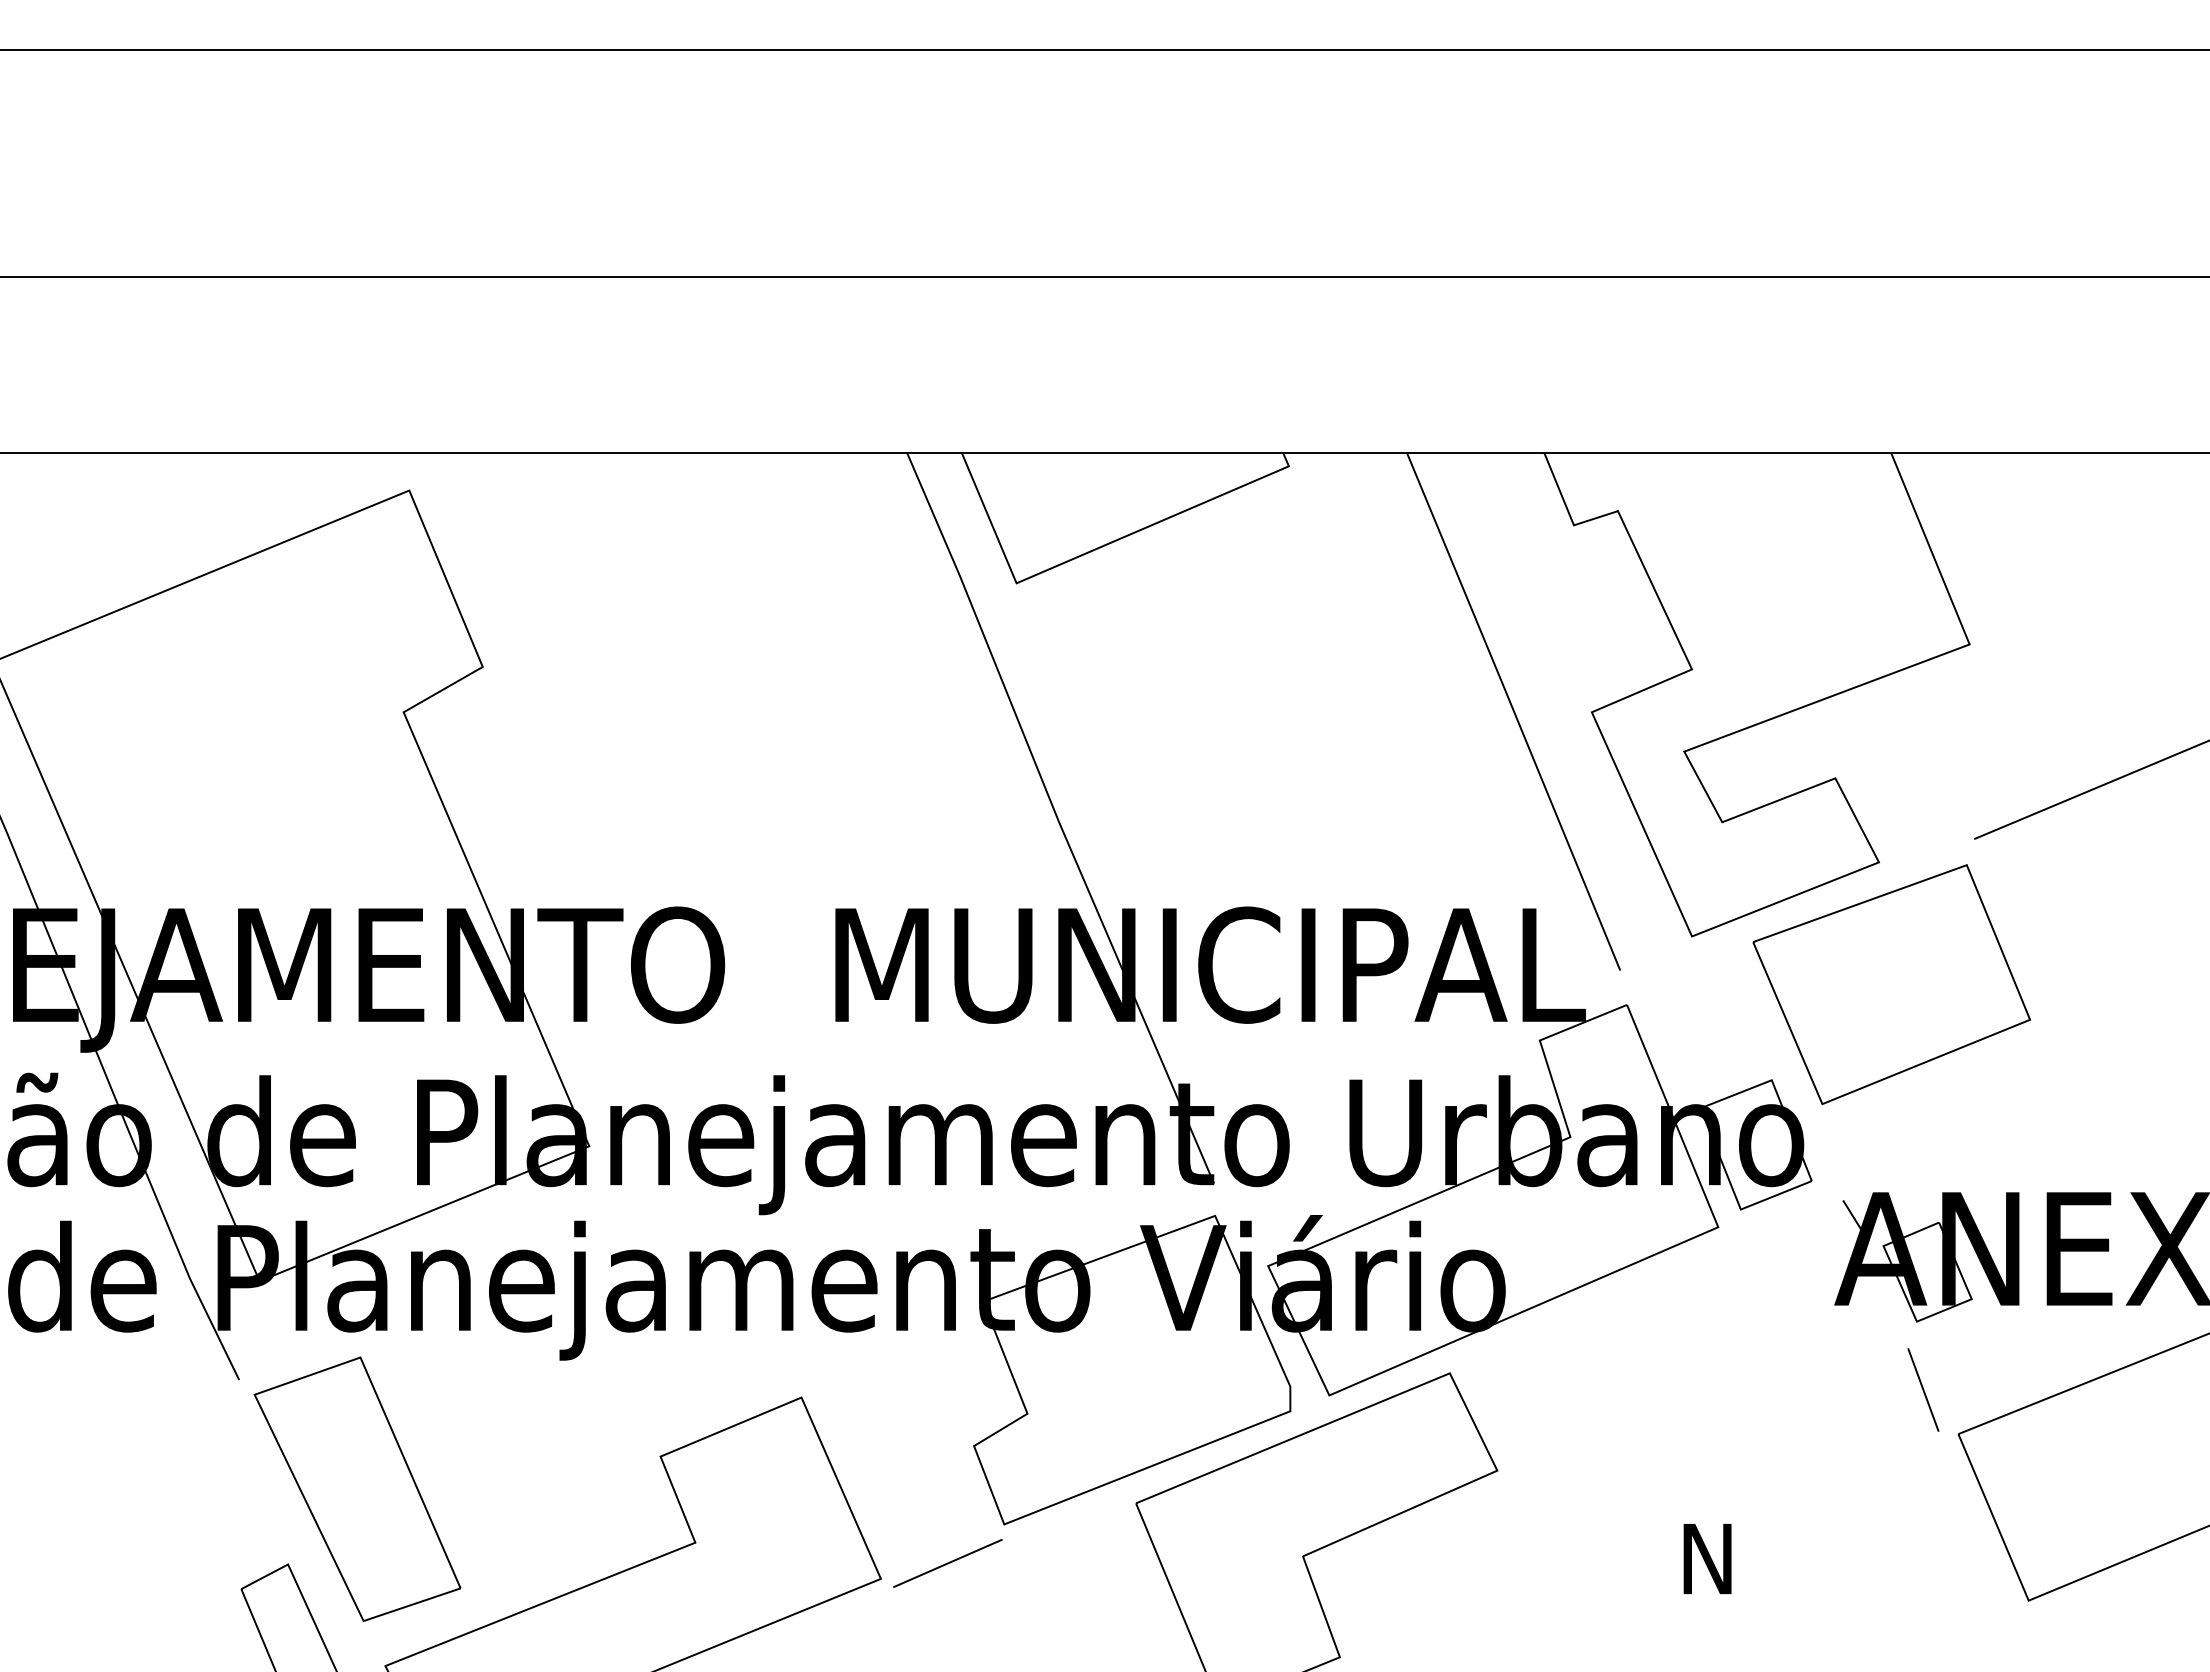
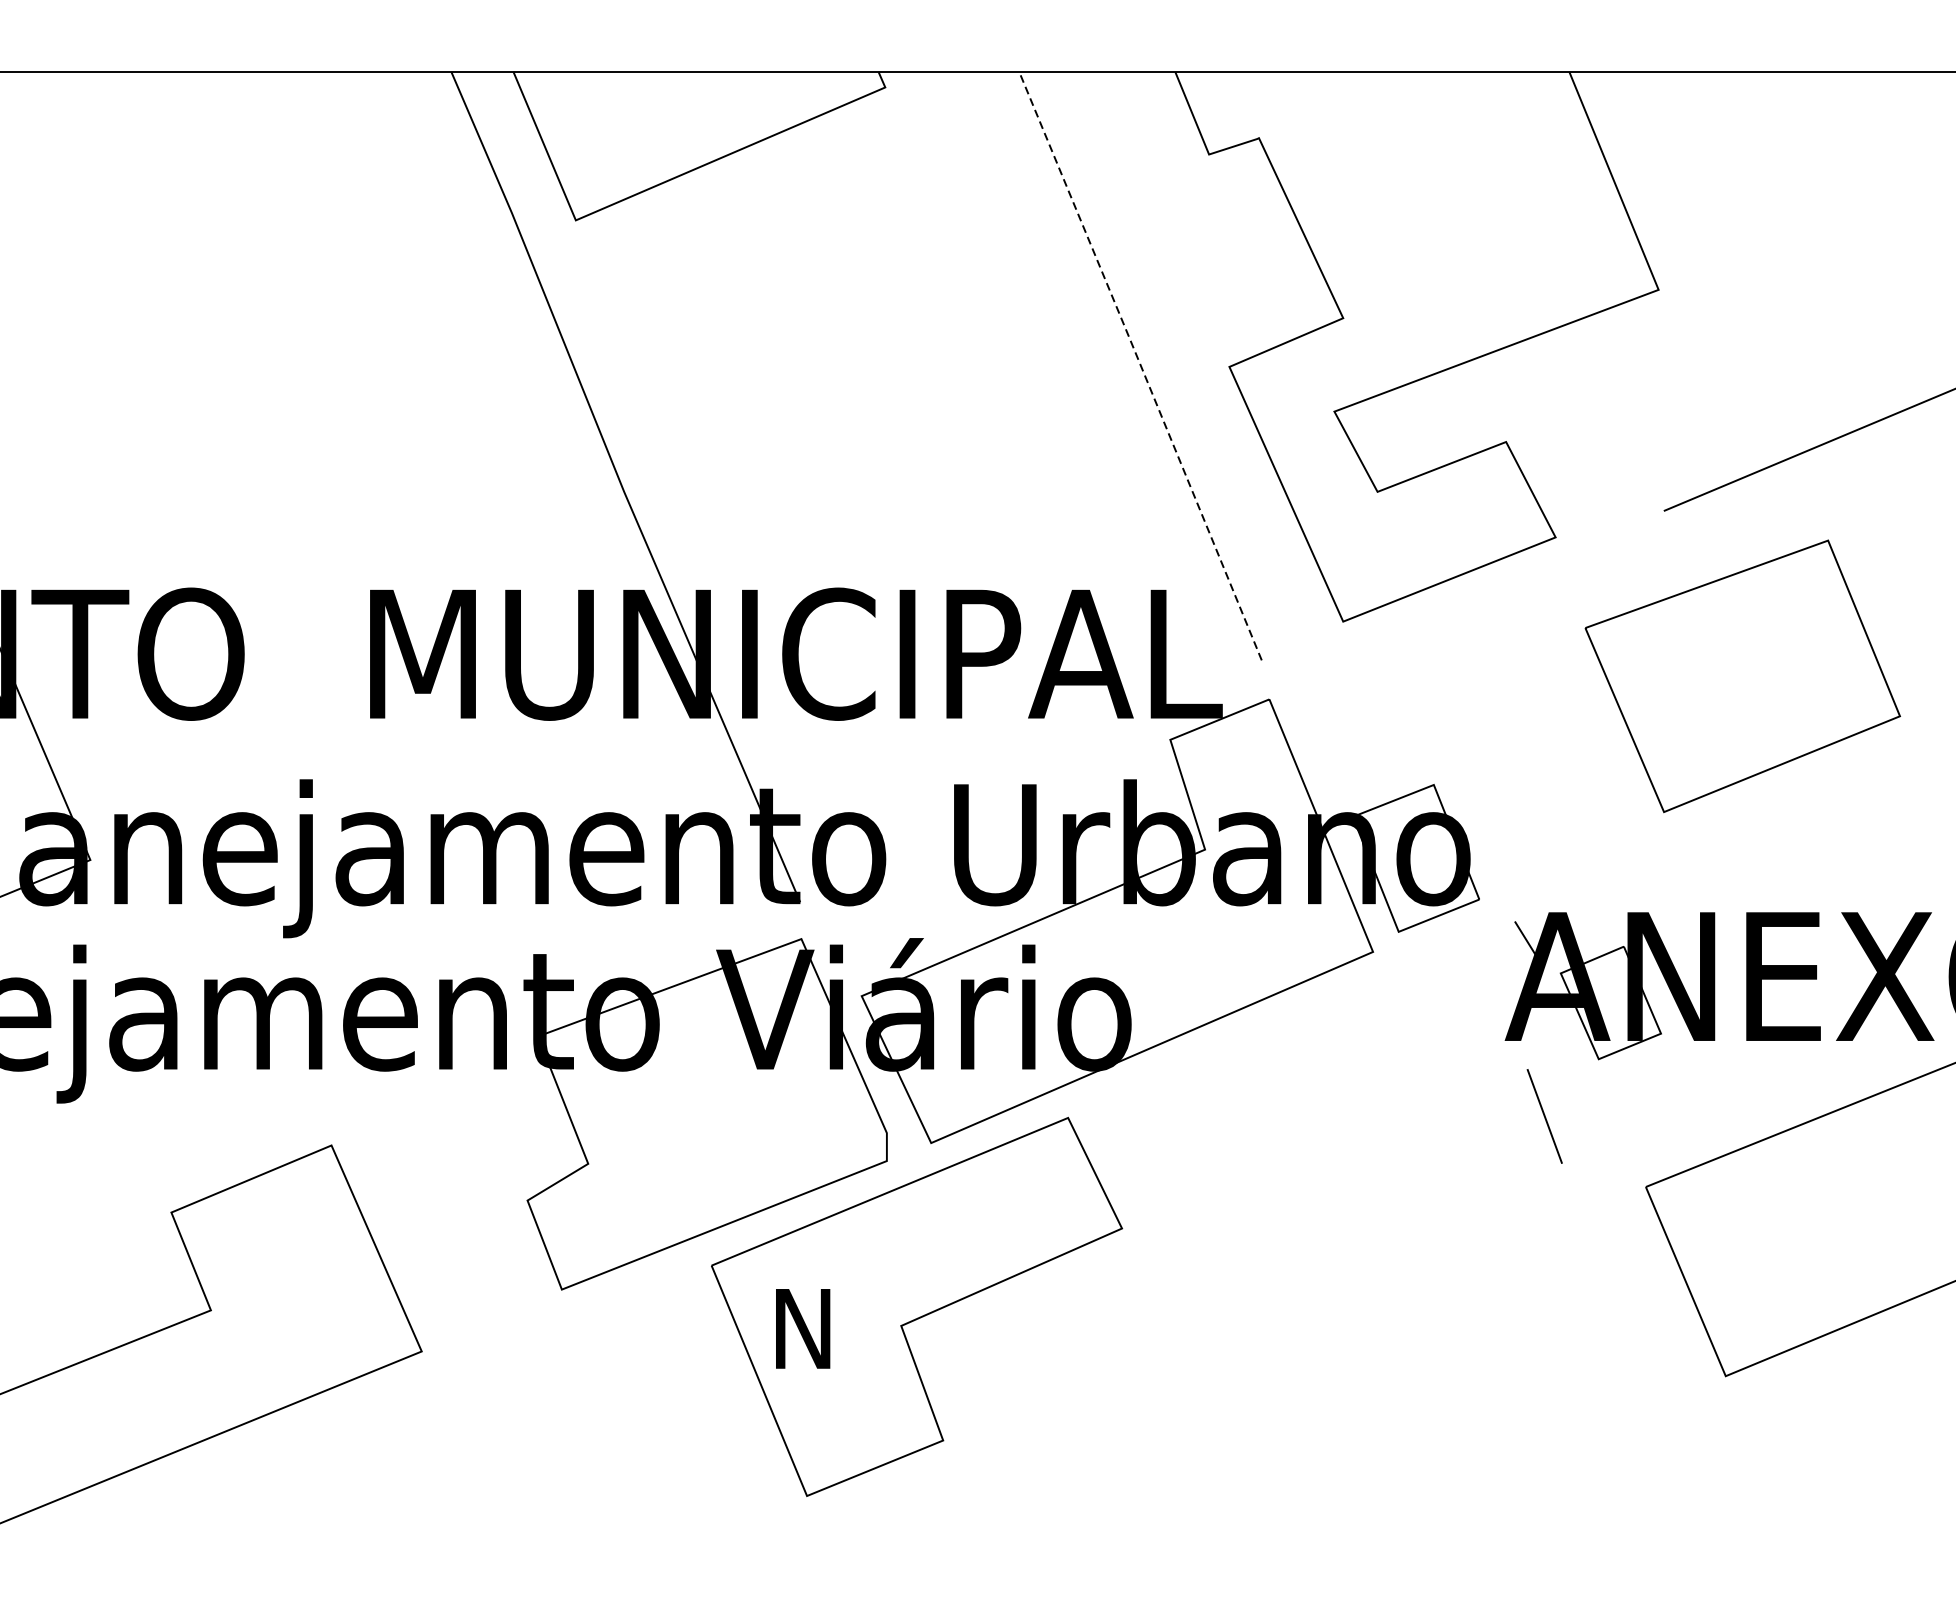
line: (1513, 711) -> (1140, 366), solid -> dashed
part: (1891, 984) -> (1742, 676), moved
line: (1923, 1389) -> (1544, 1115), moved
text: (1707, 1558) -> (802, 1328), moved
line: (947, 1563) -> (497, 1333), removed

